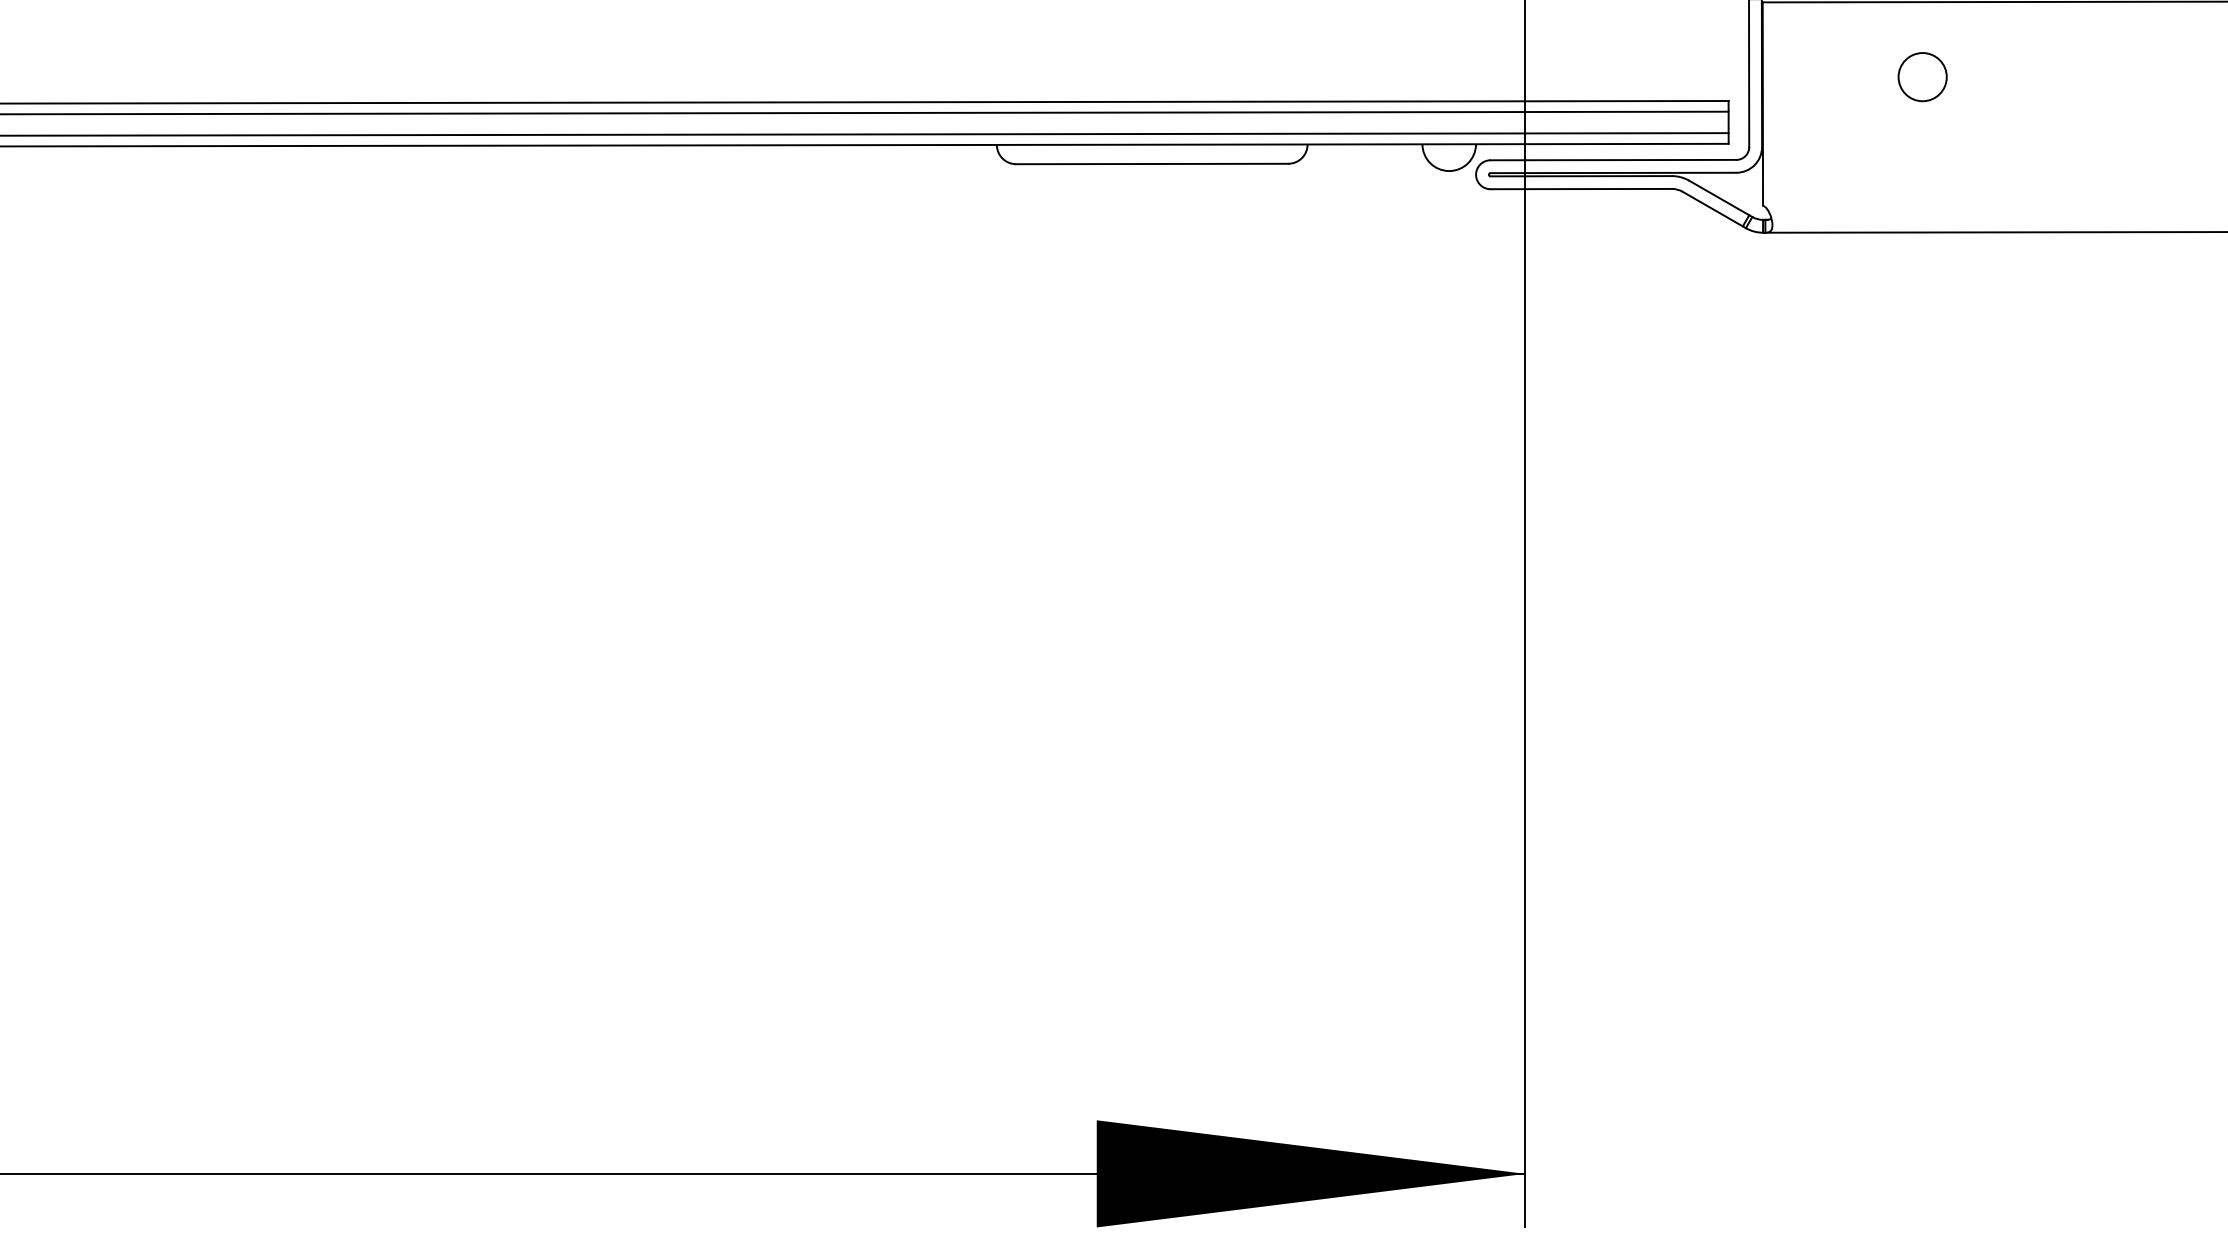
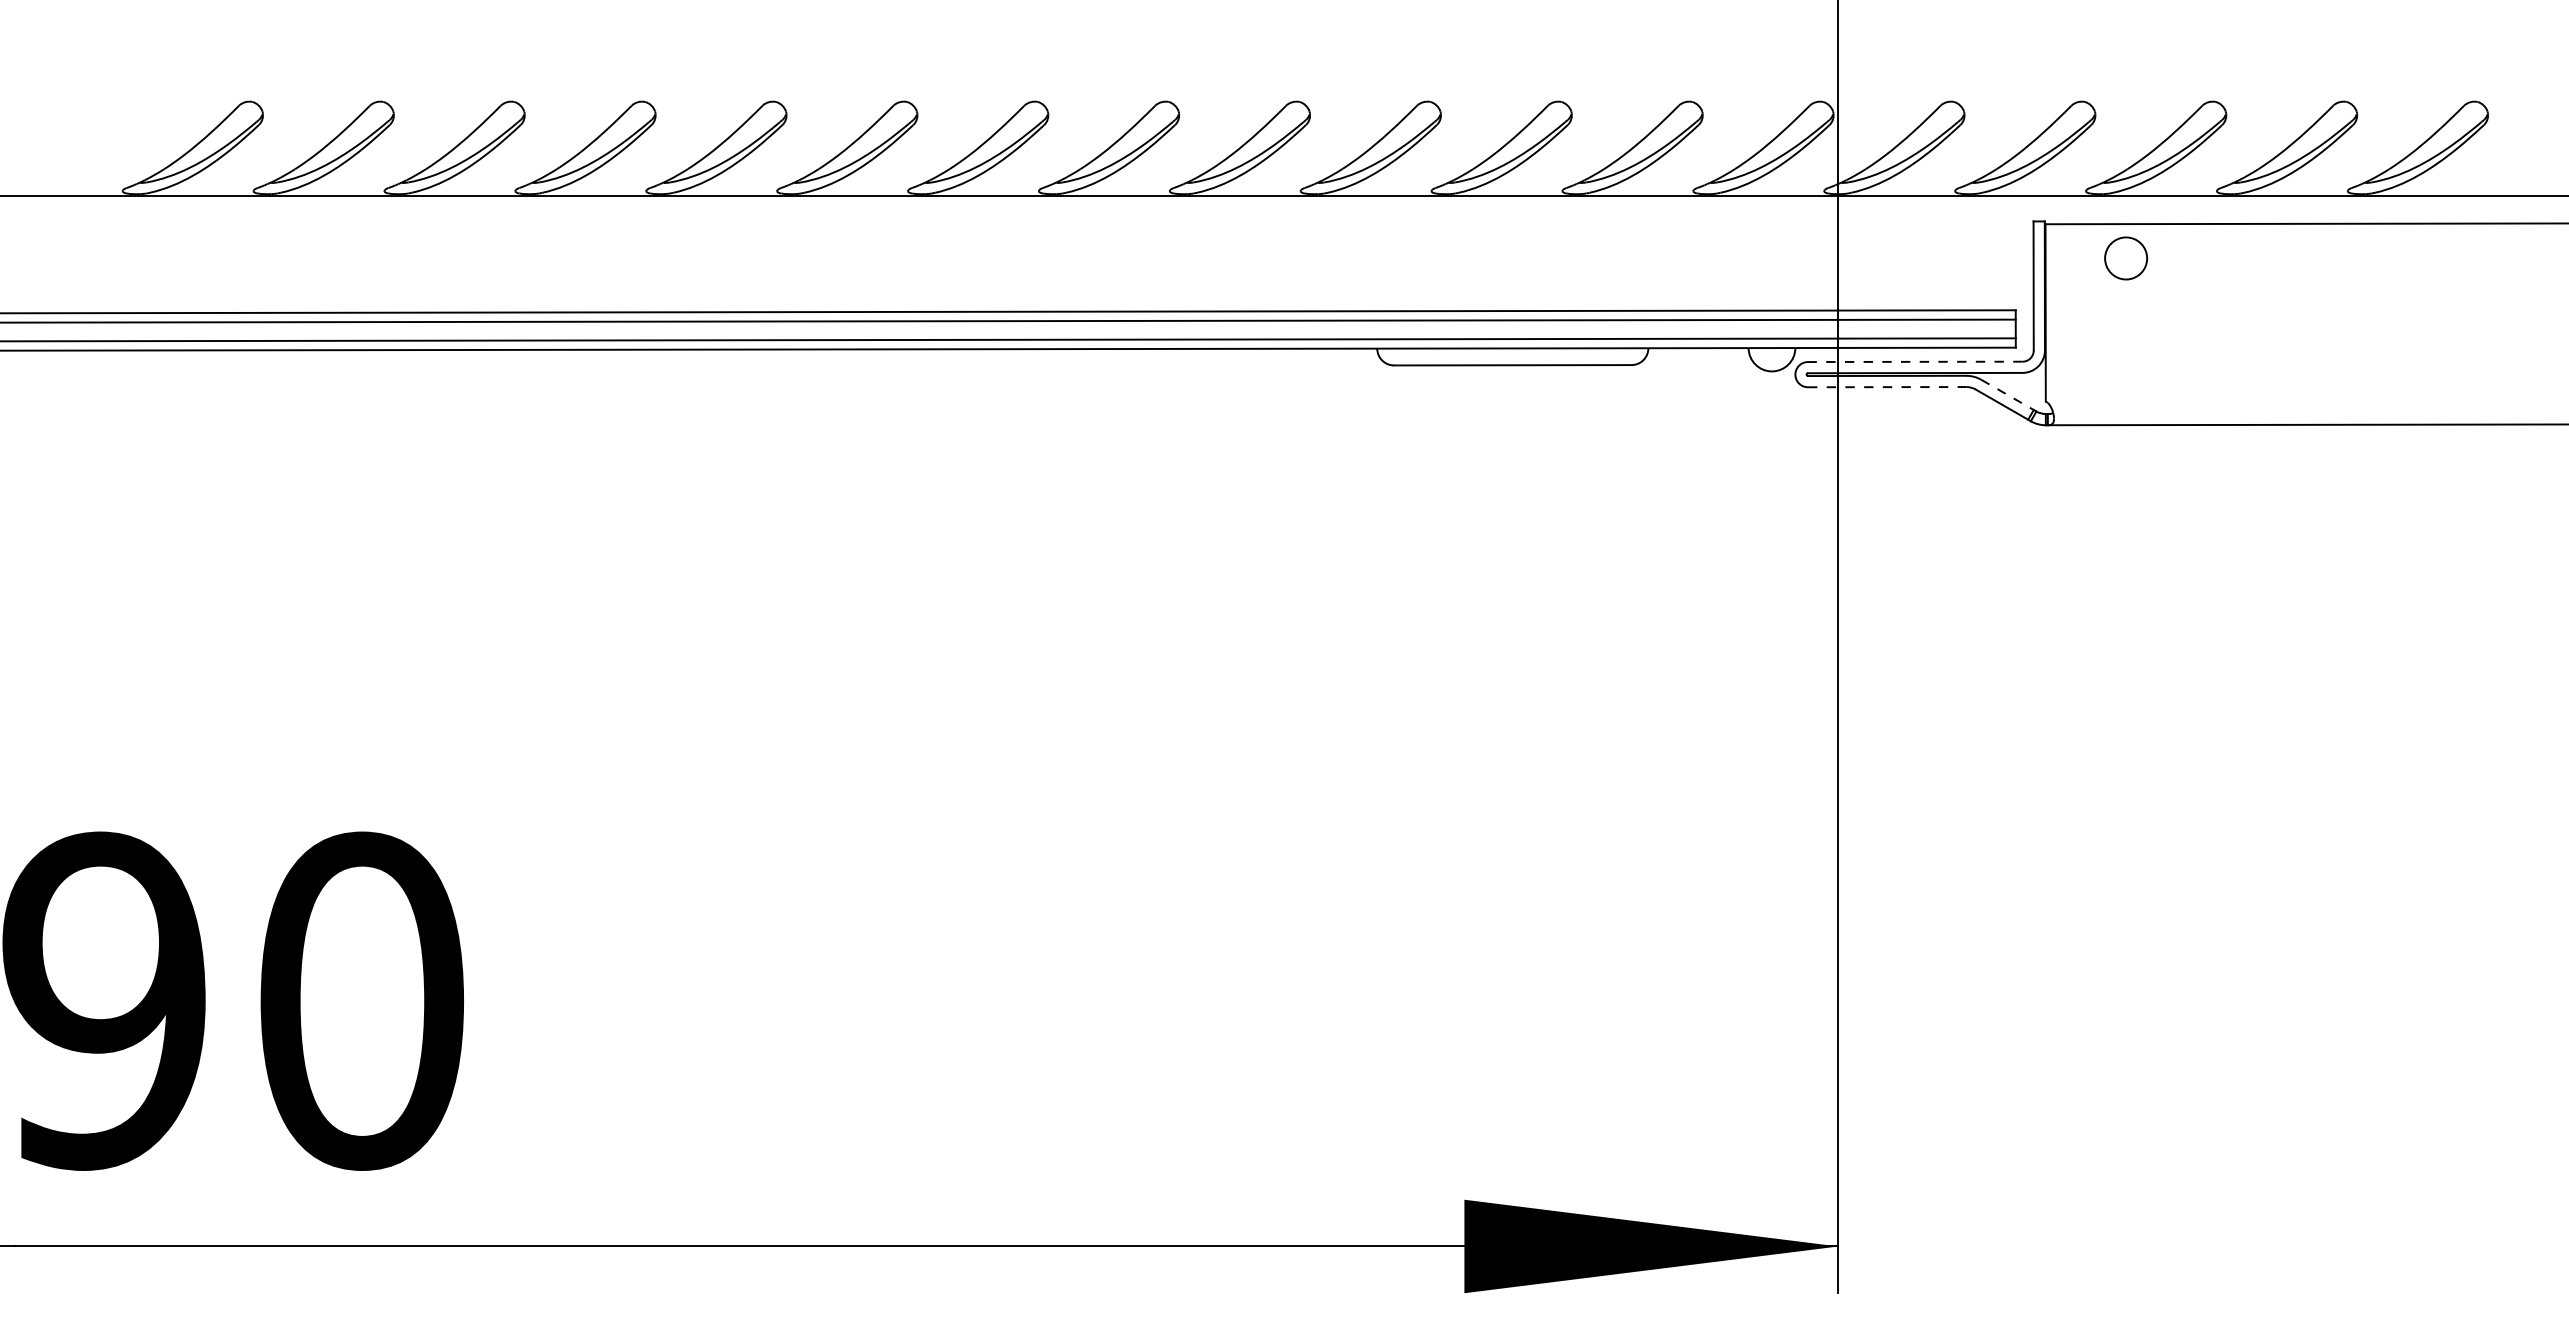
circle: (1921, 77) -> (2125, 258), moved
line: (1612, 159) -> (1914, 361), solid -> dashed
line: (1581, 189) -> (1887, 387), solid -> dashed
line: (1719, 198) -> (2007, 395), solid -> dashed

